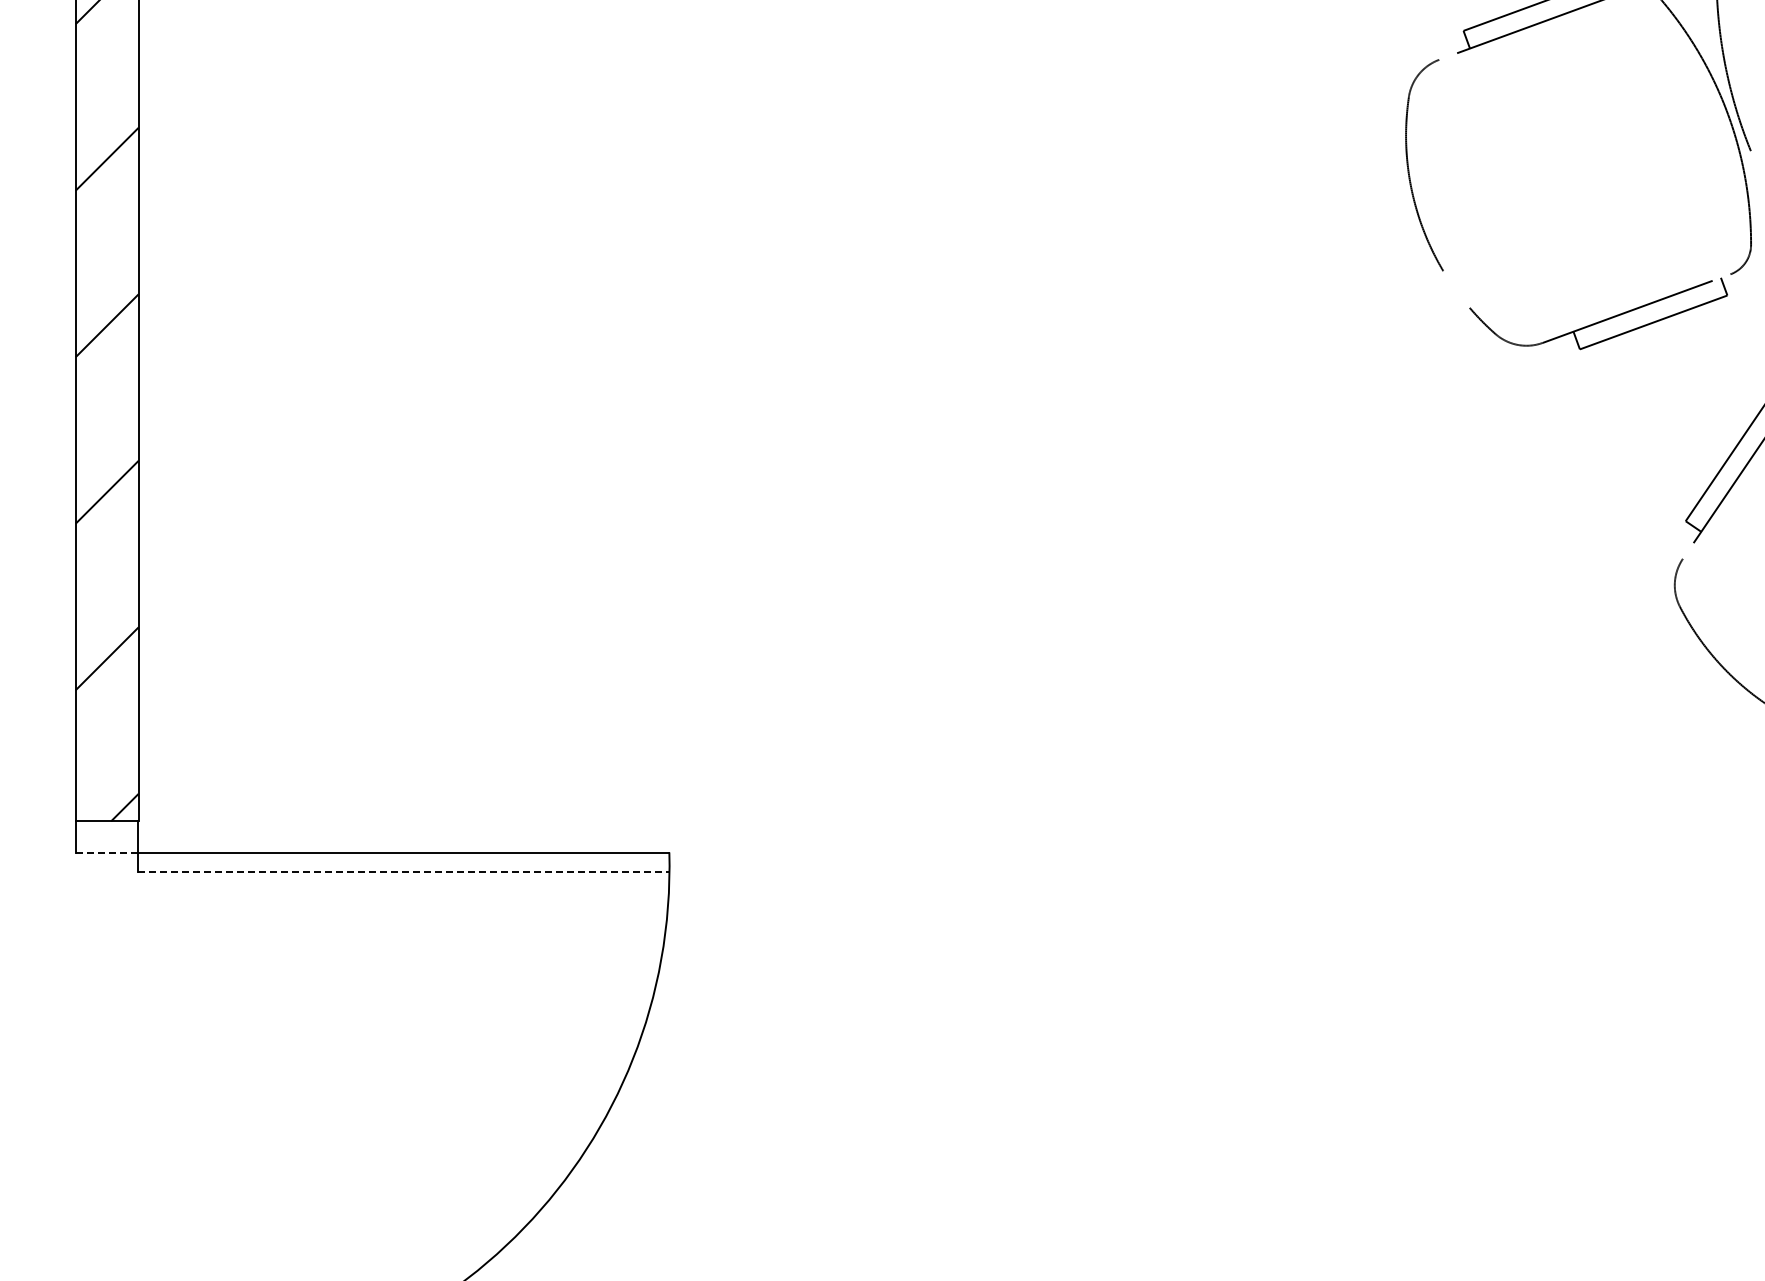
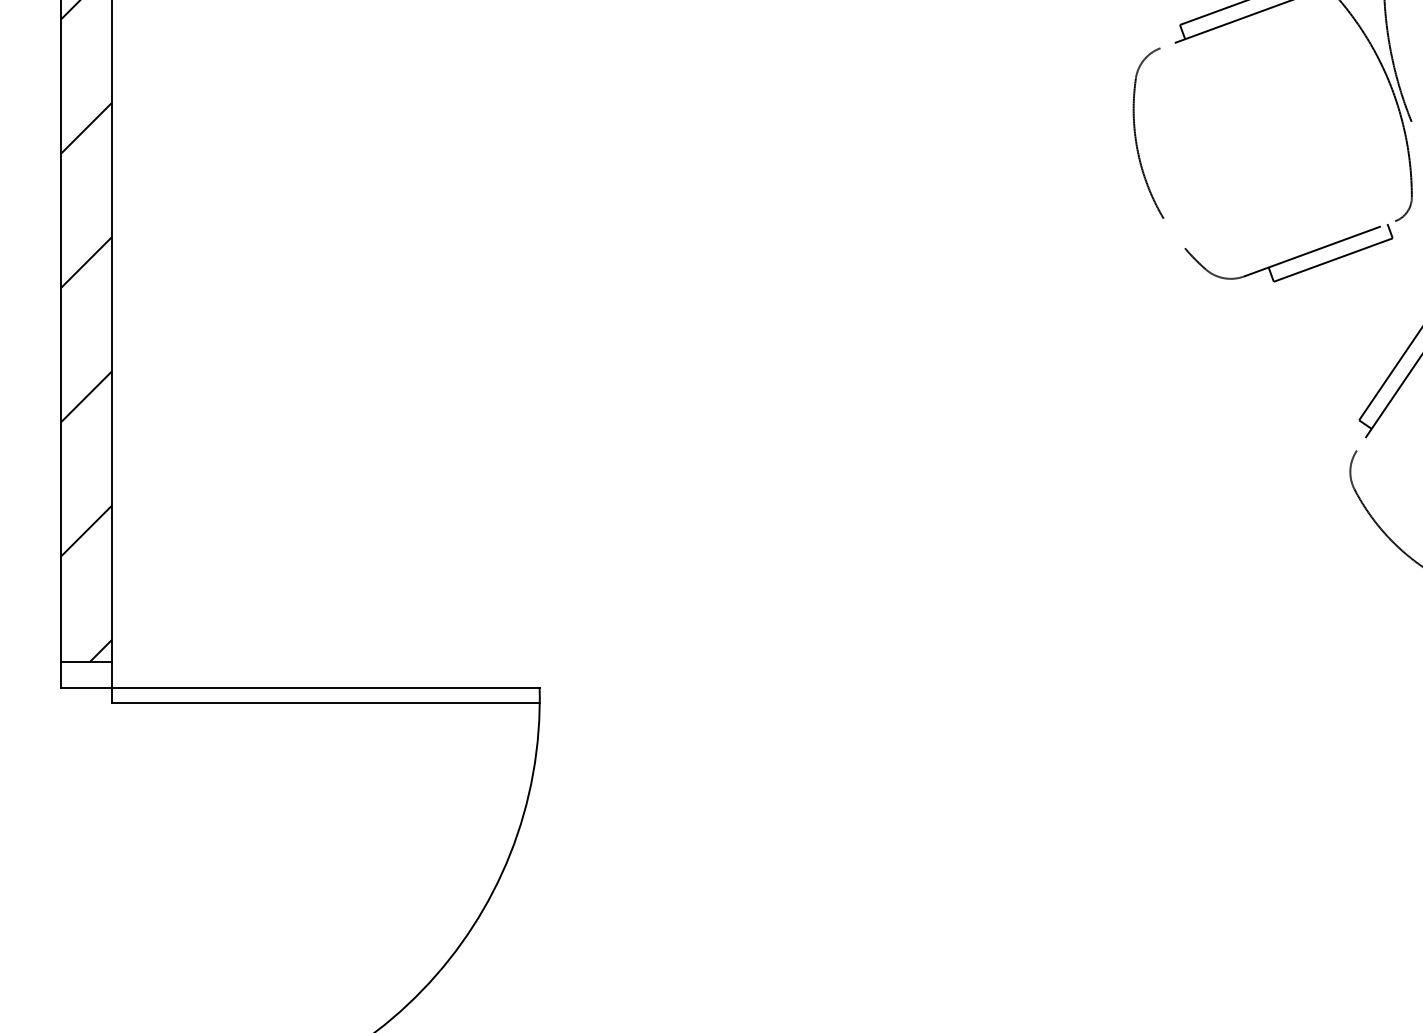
line: (107, 852) -> (86, 687), dashed -> solid
line: (403, 871) -> (325, 702), dashed -> solid

